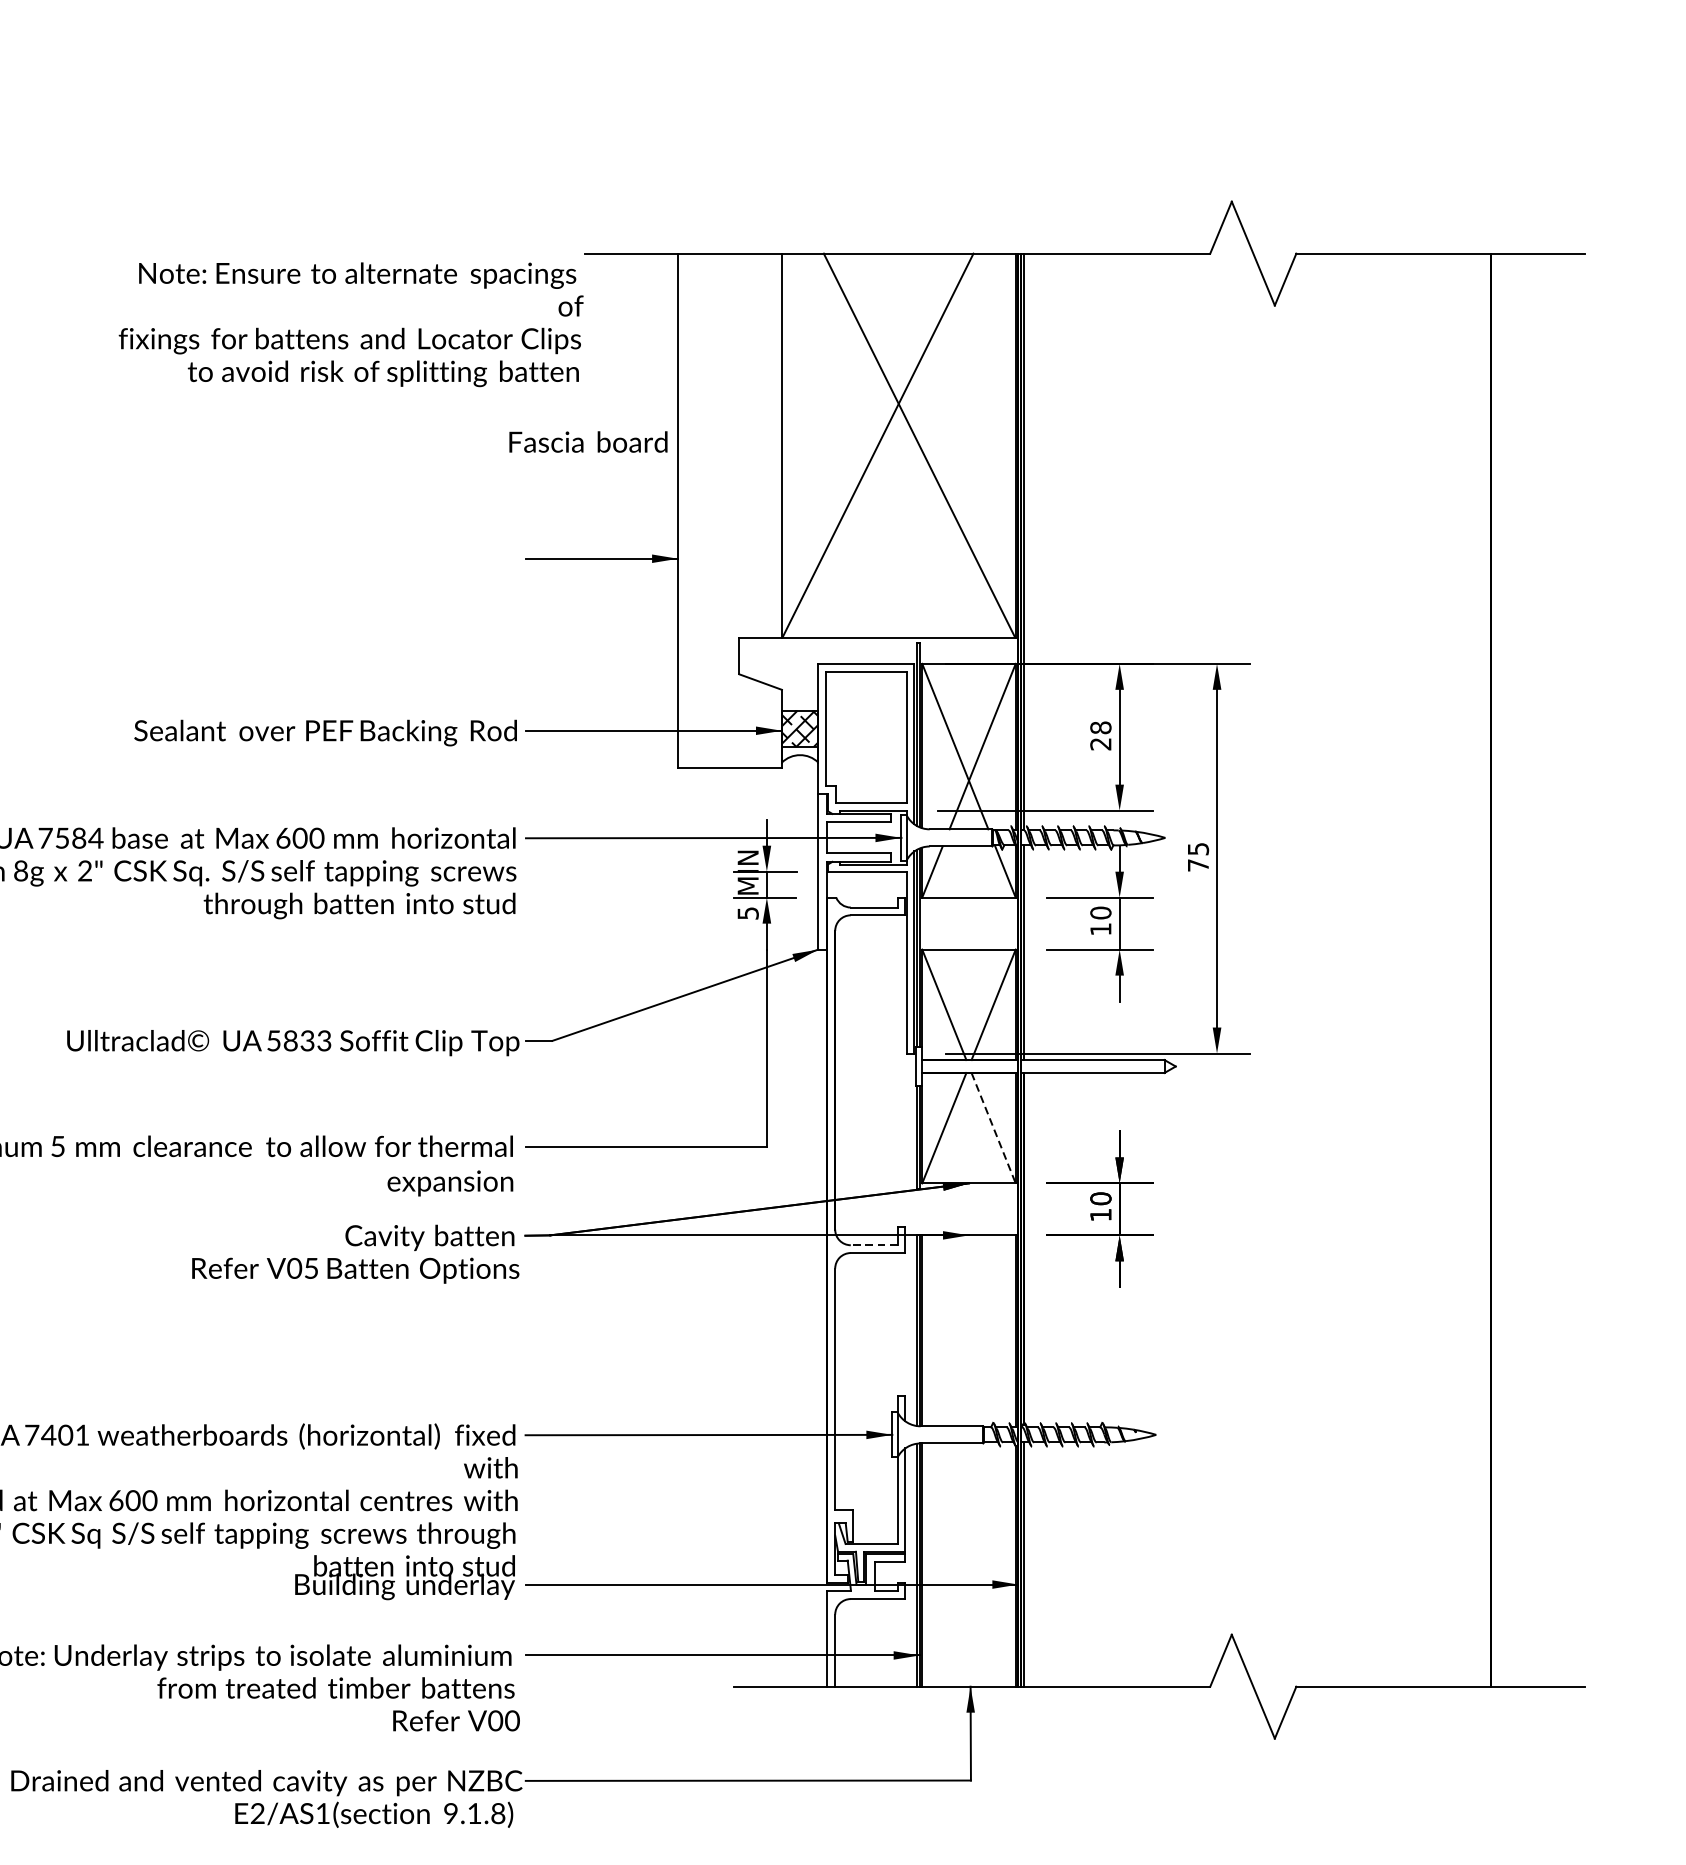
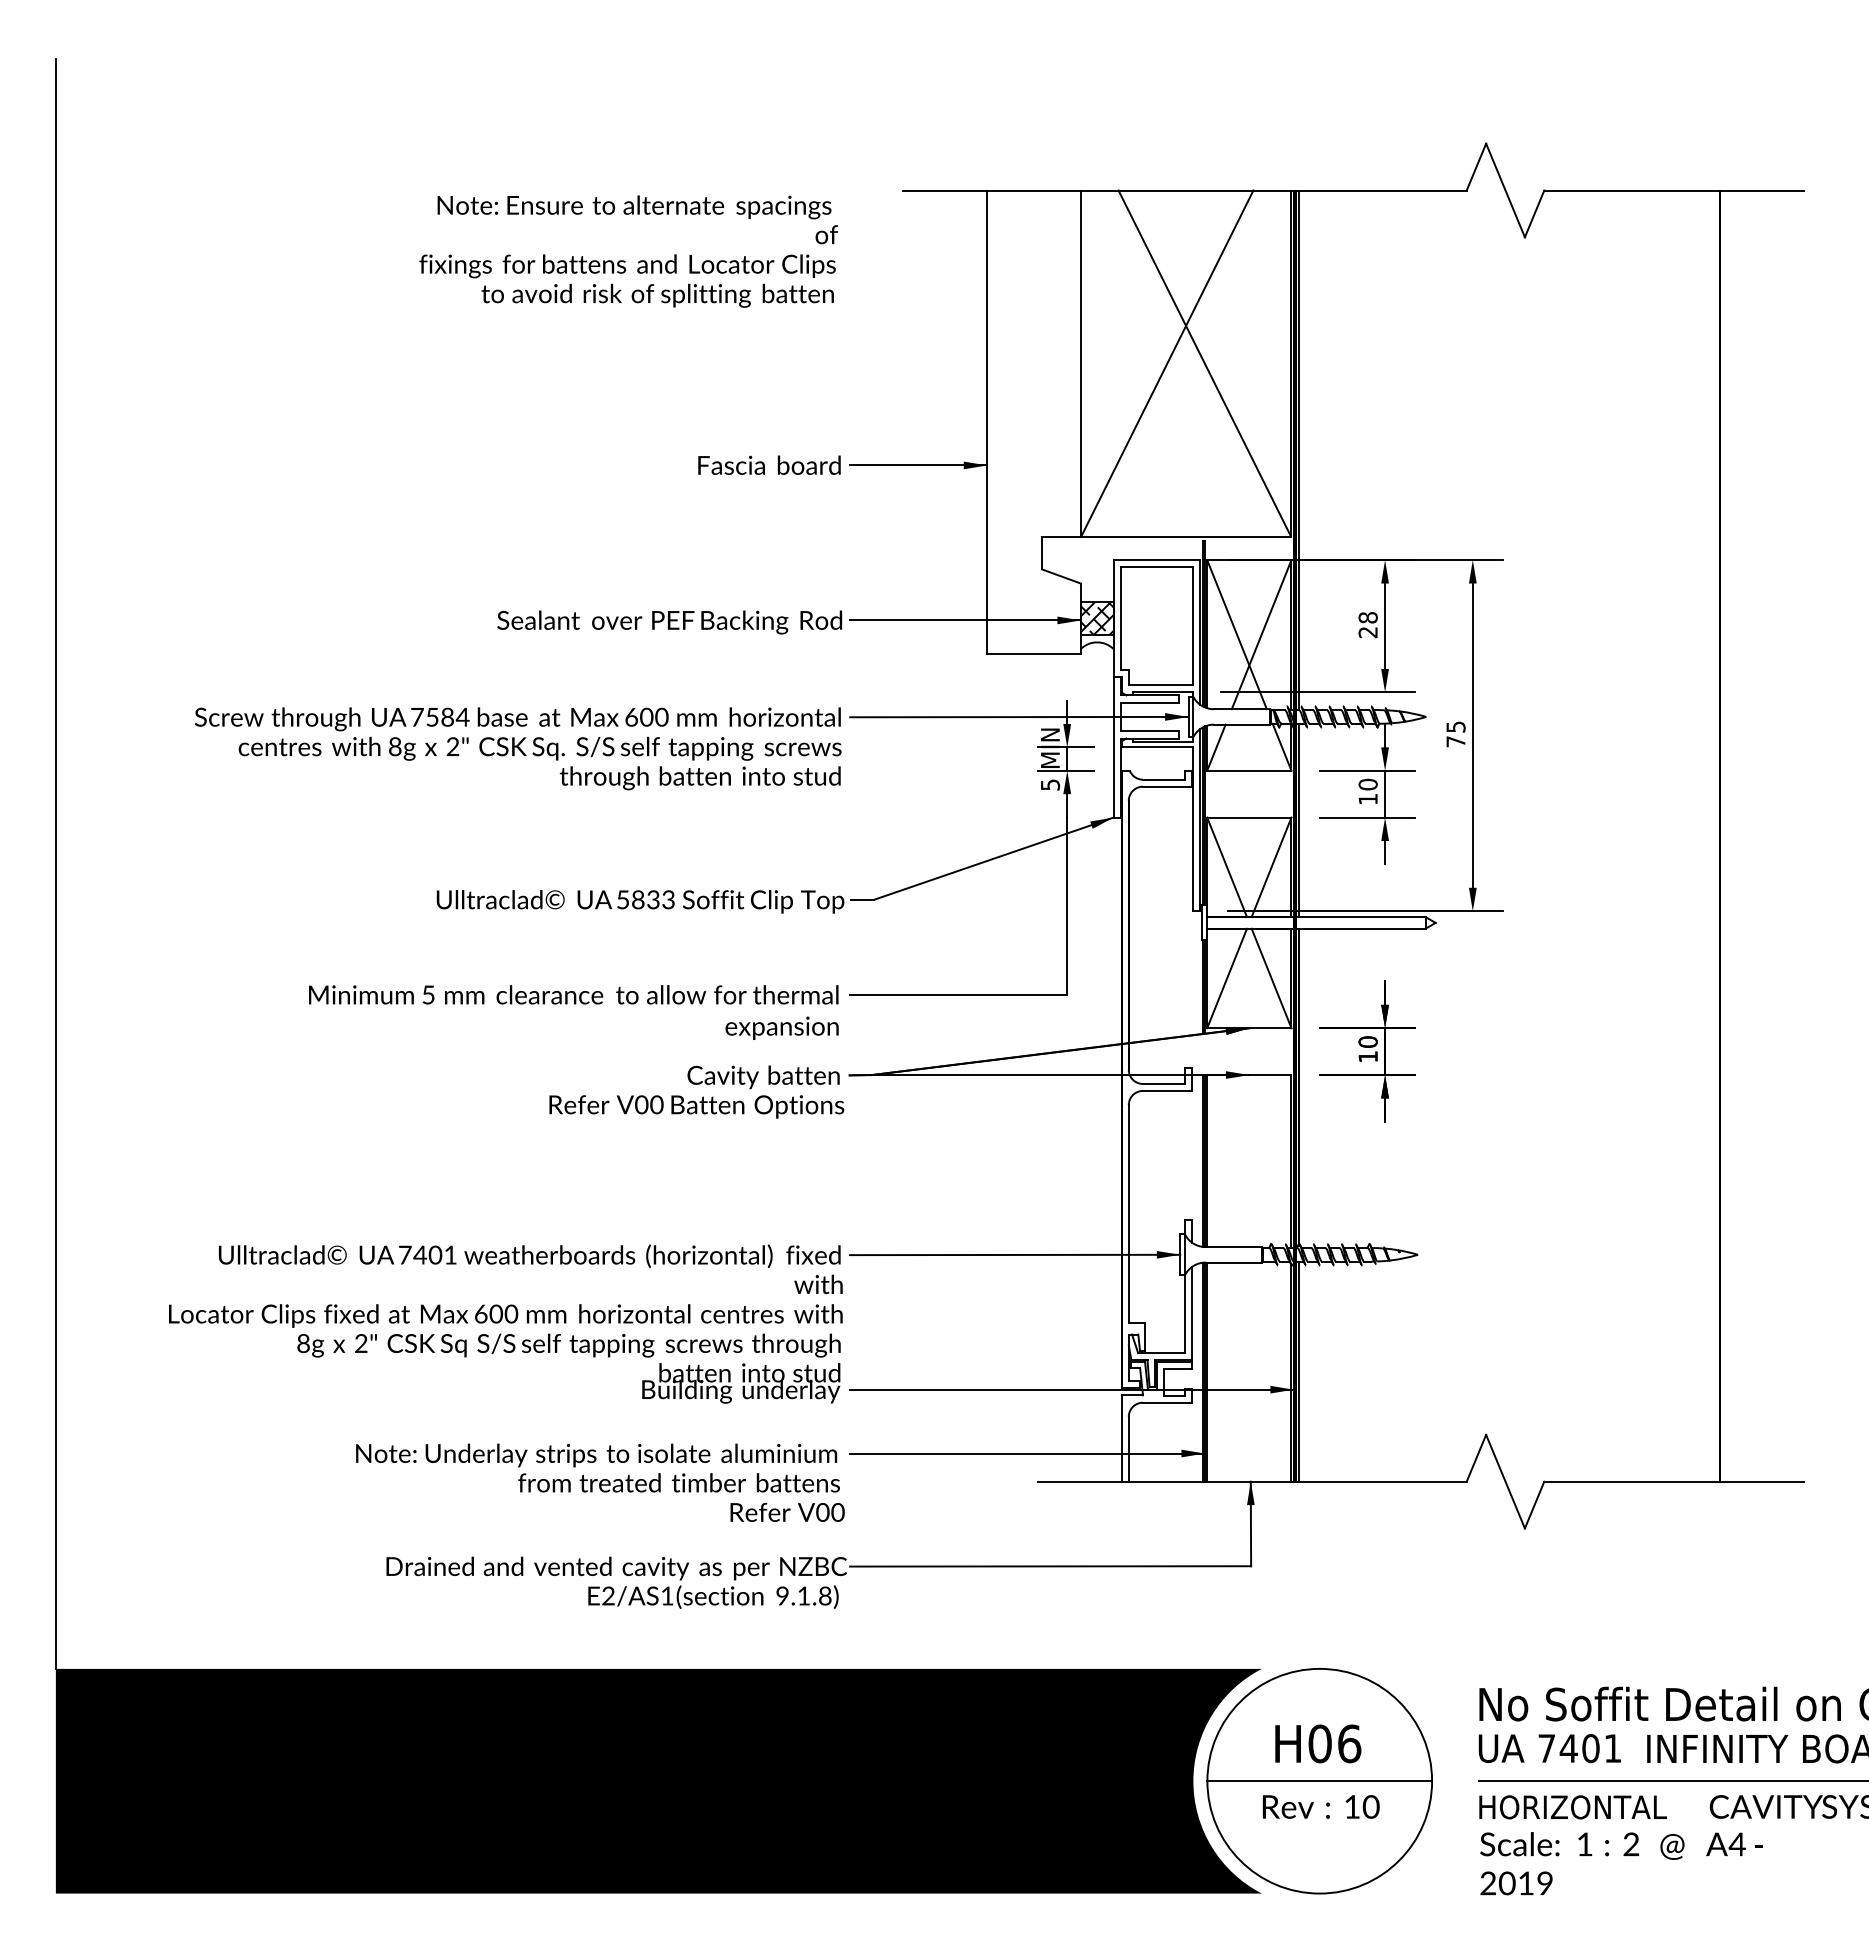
text: (350, 324) -> (628, 251), moved
text: (588, 441) -> (769, 464), moved
line: (993, 1128) -> (1271, 978), dashed -> solid
line: (873, 1244) -> (1163, 1083), dashed -> solid
text: (310, 1268) -> (656, 1104), V05 -> V00

